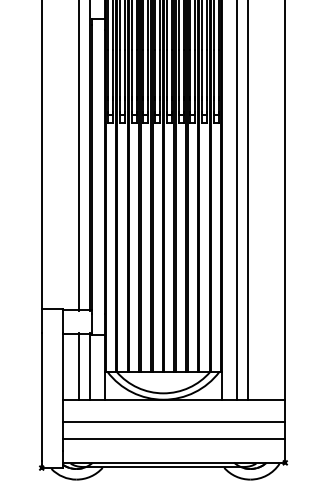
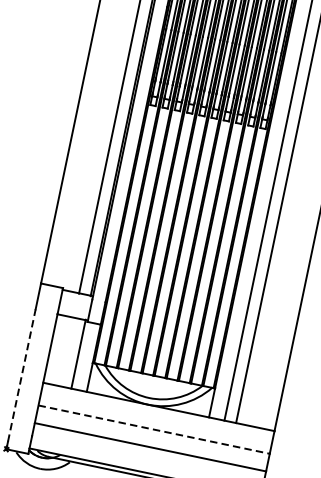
line: (78, 366) -> (66, 351), removed
line: (41, 397) -> (21, 375), solid -> dashed
line: (174, 421) -> (154, 429), solid -> dashed

